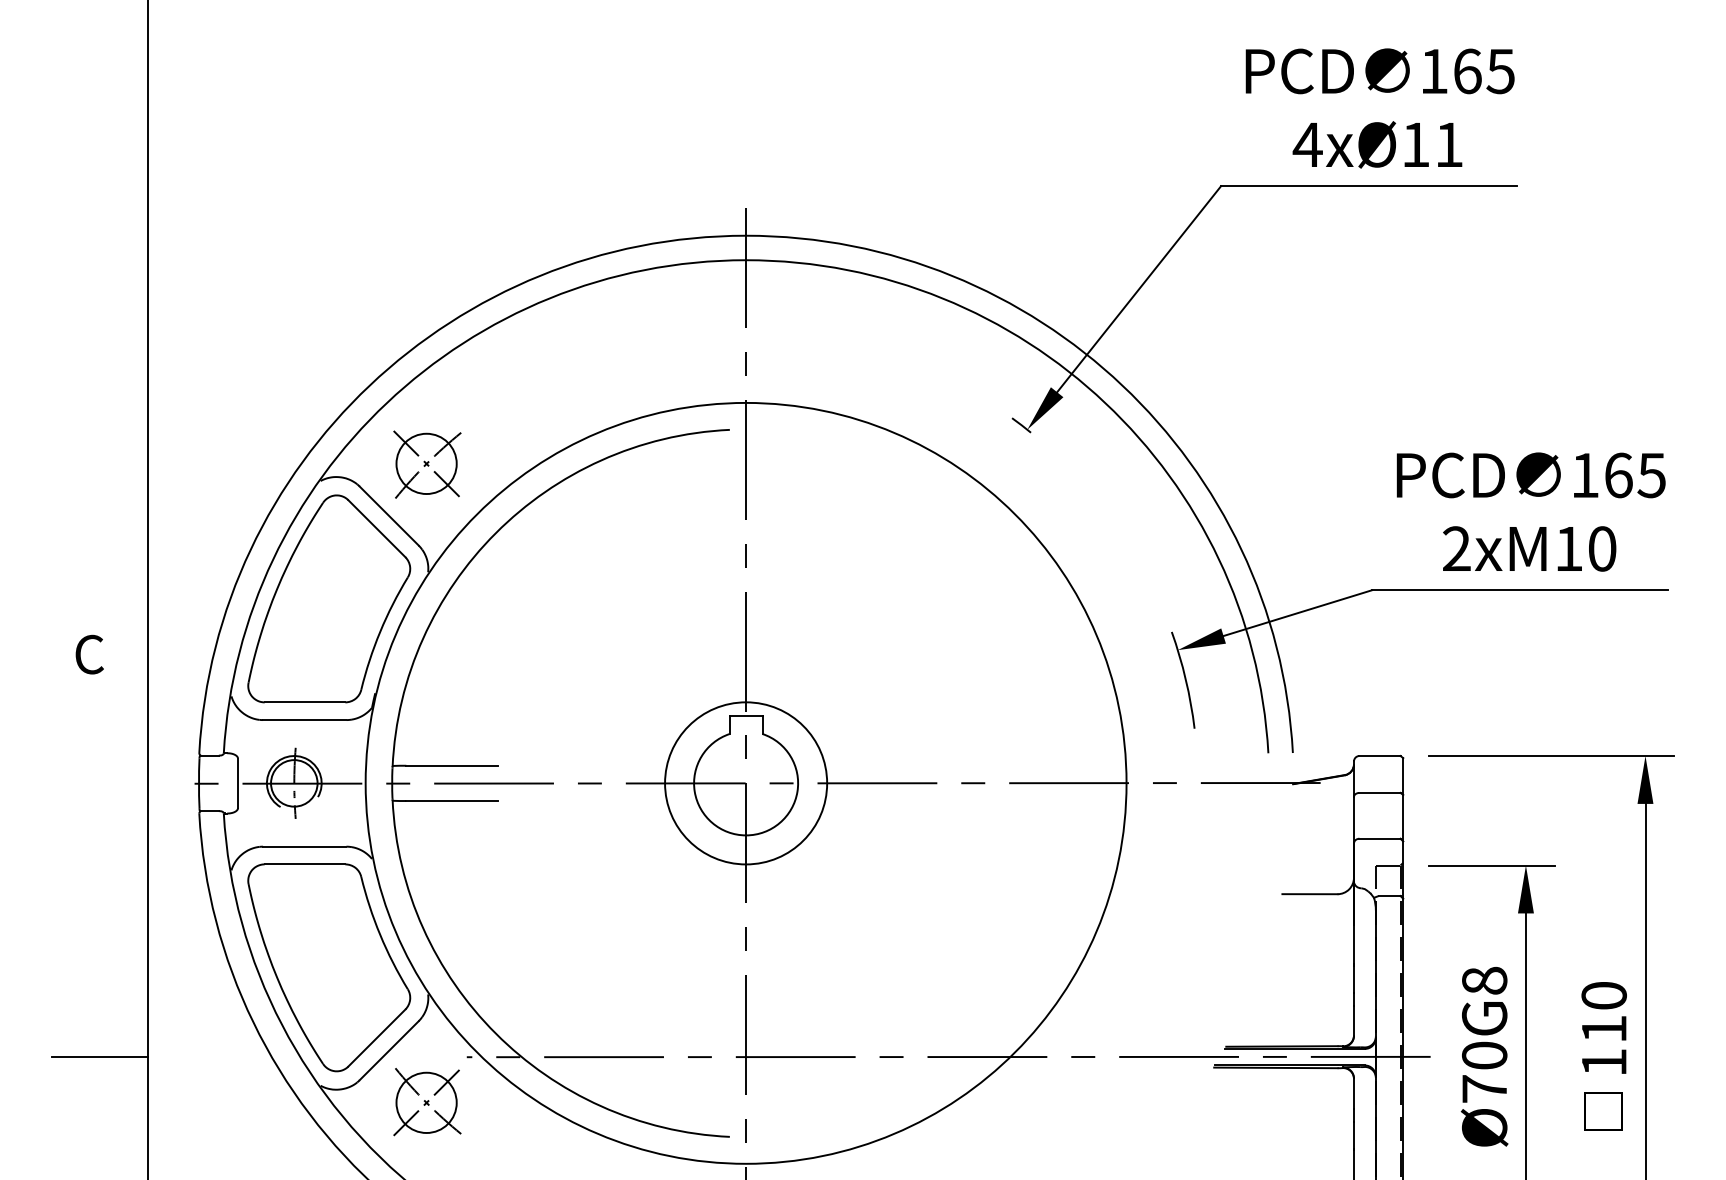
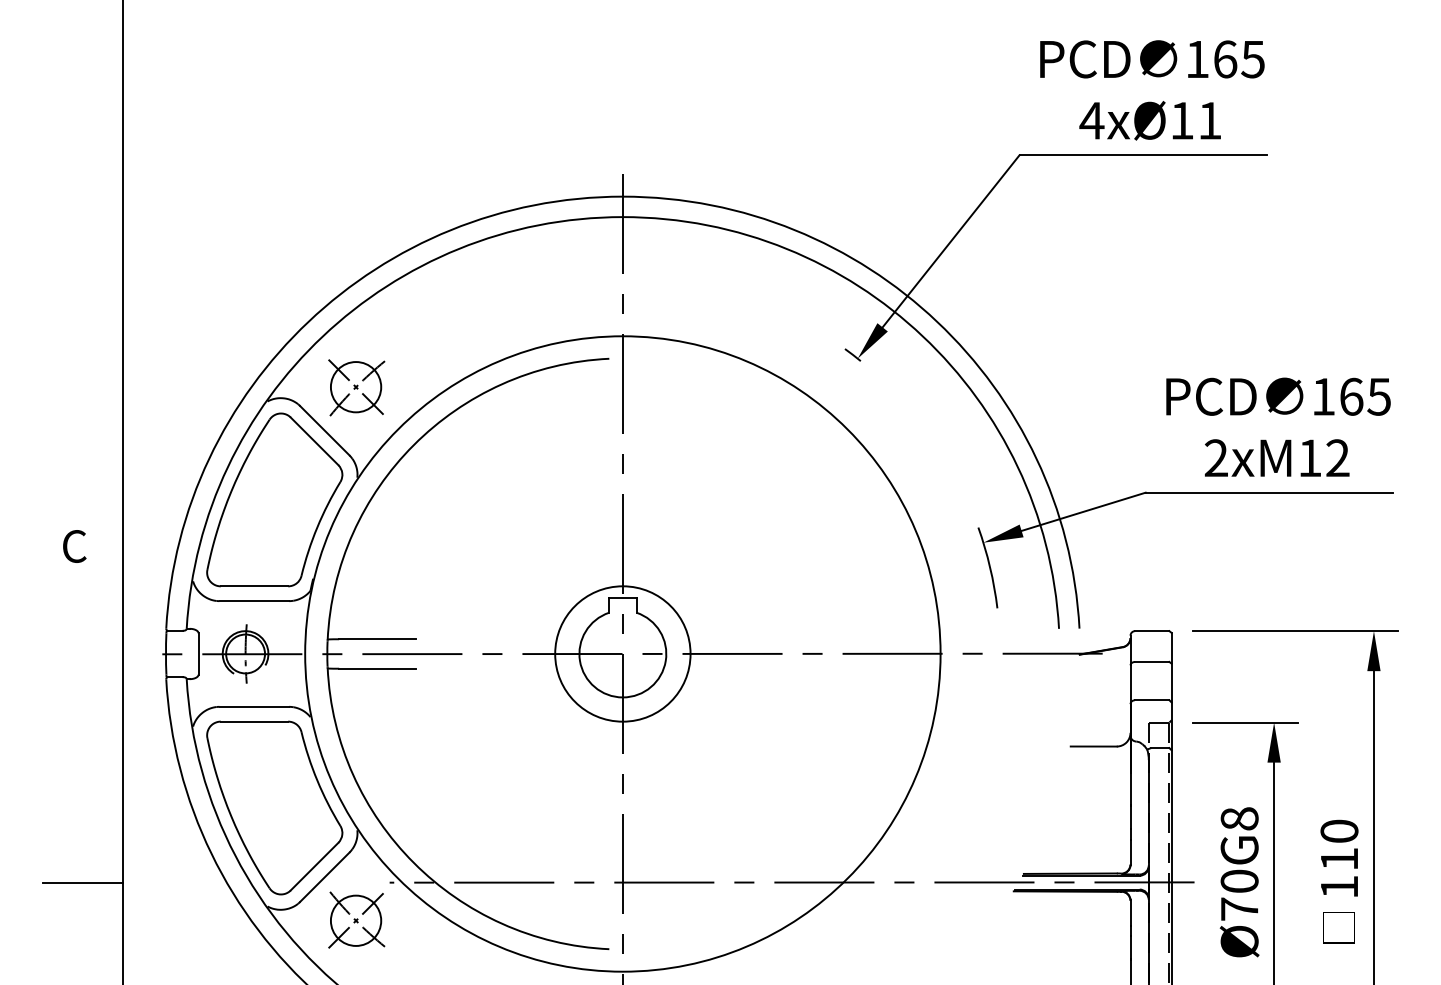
text: (1602, 548) -> (1338, 457), 2xM10 -> 2xM12

